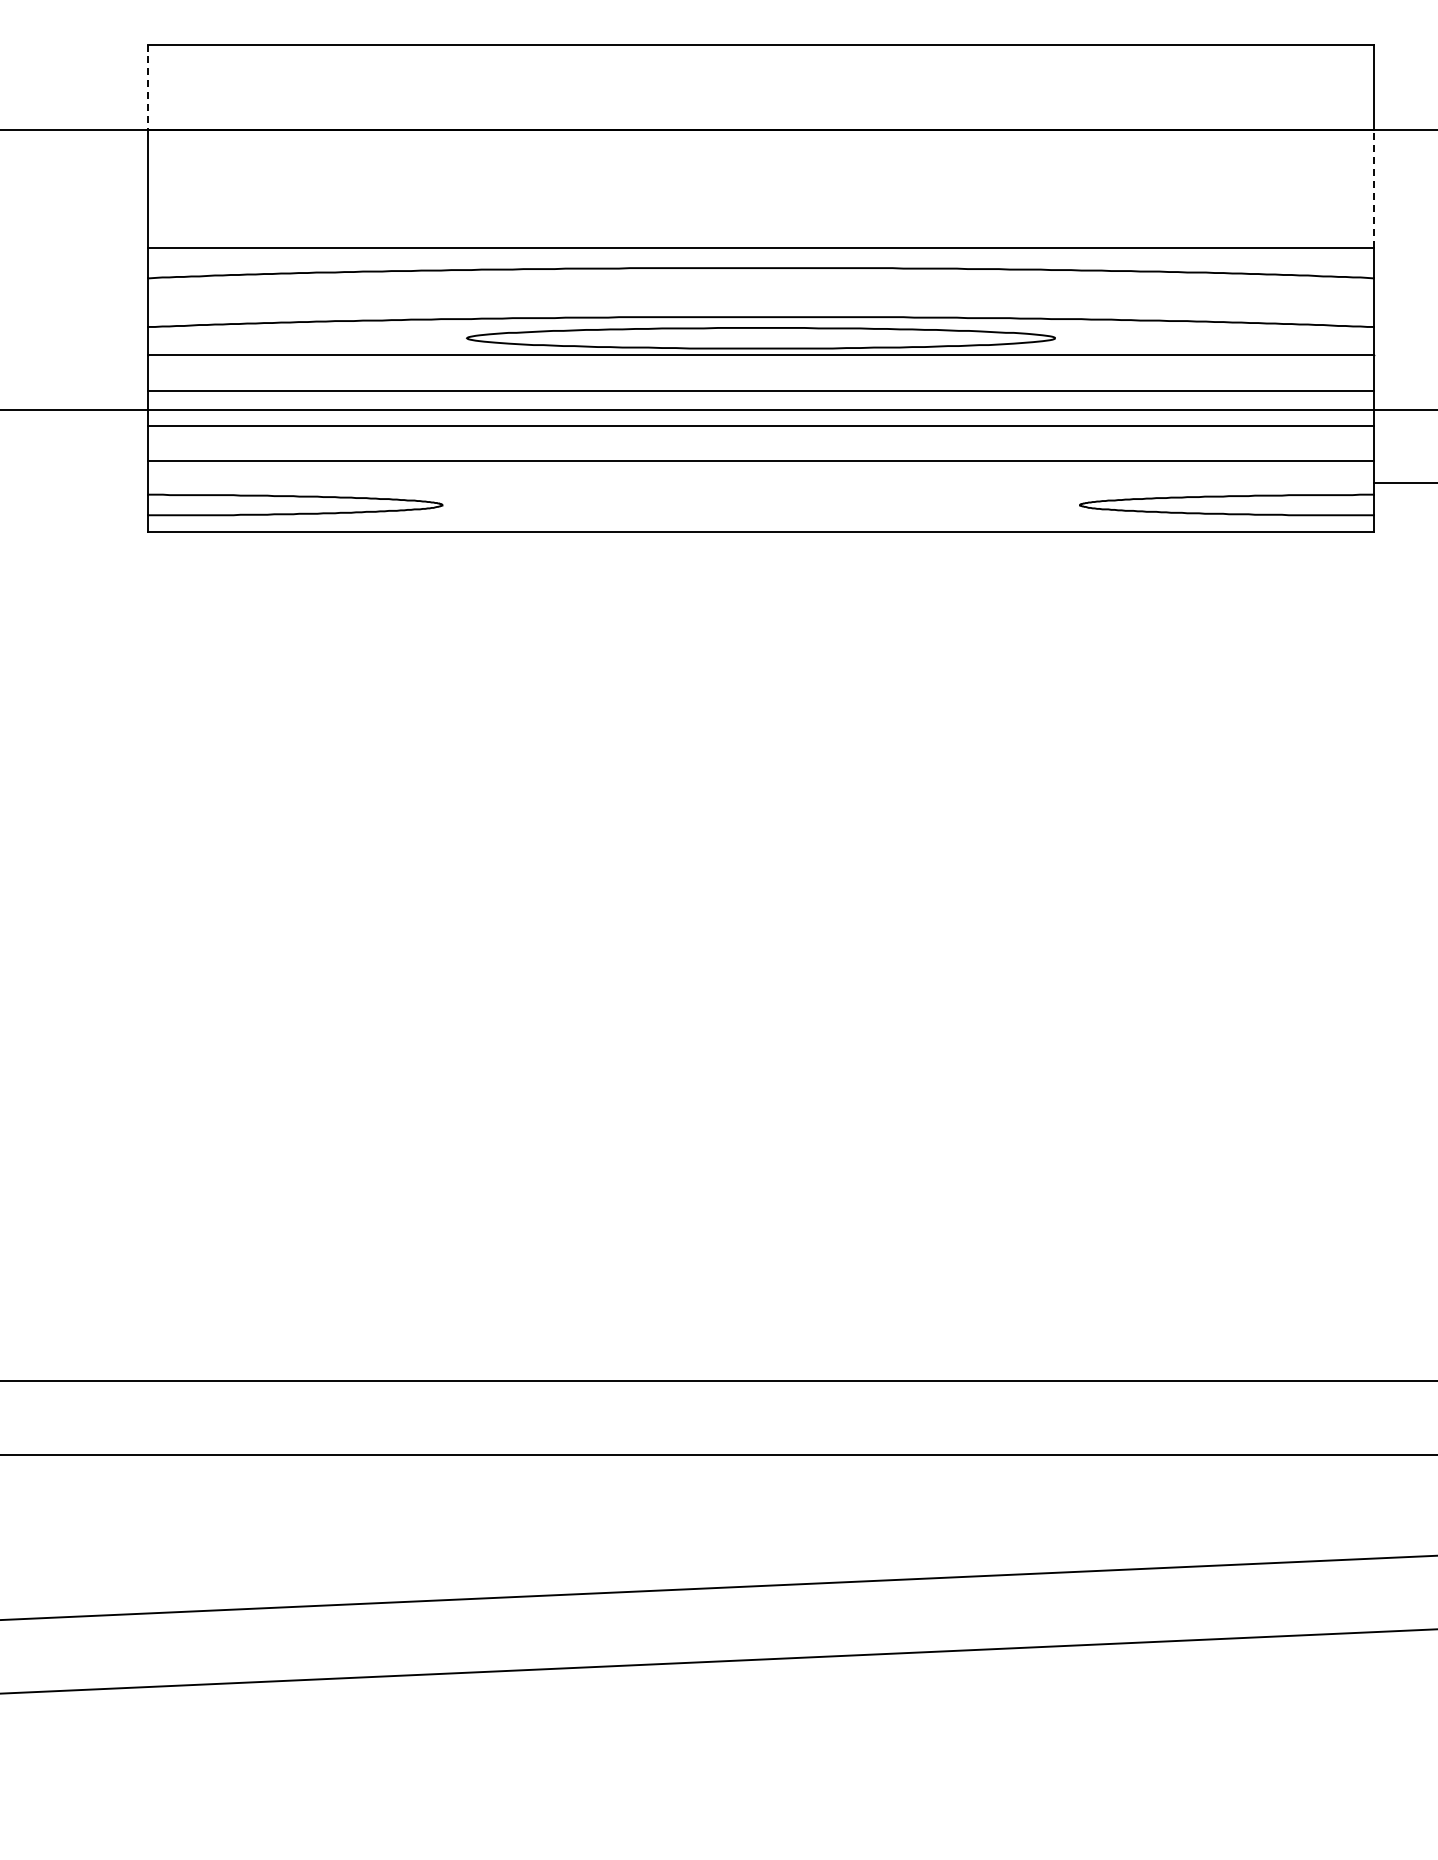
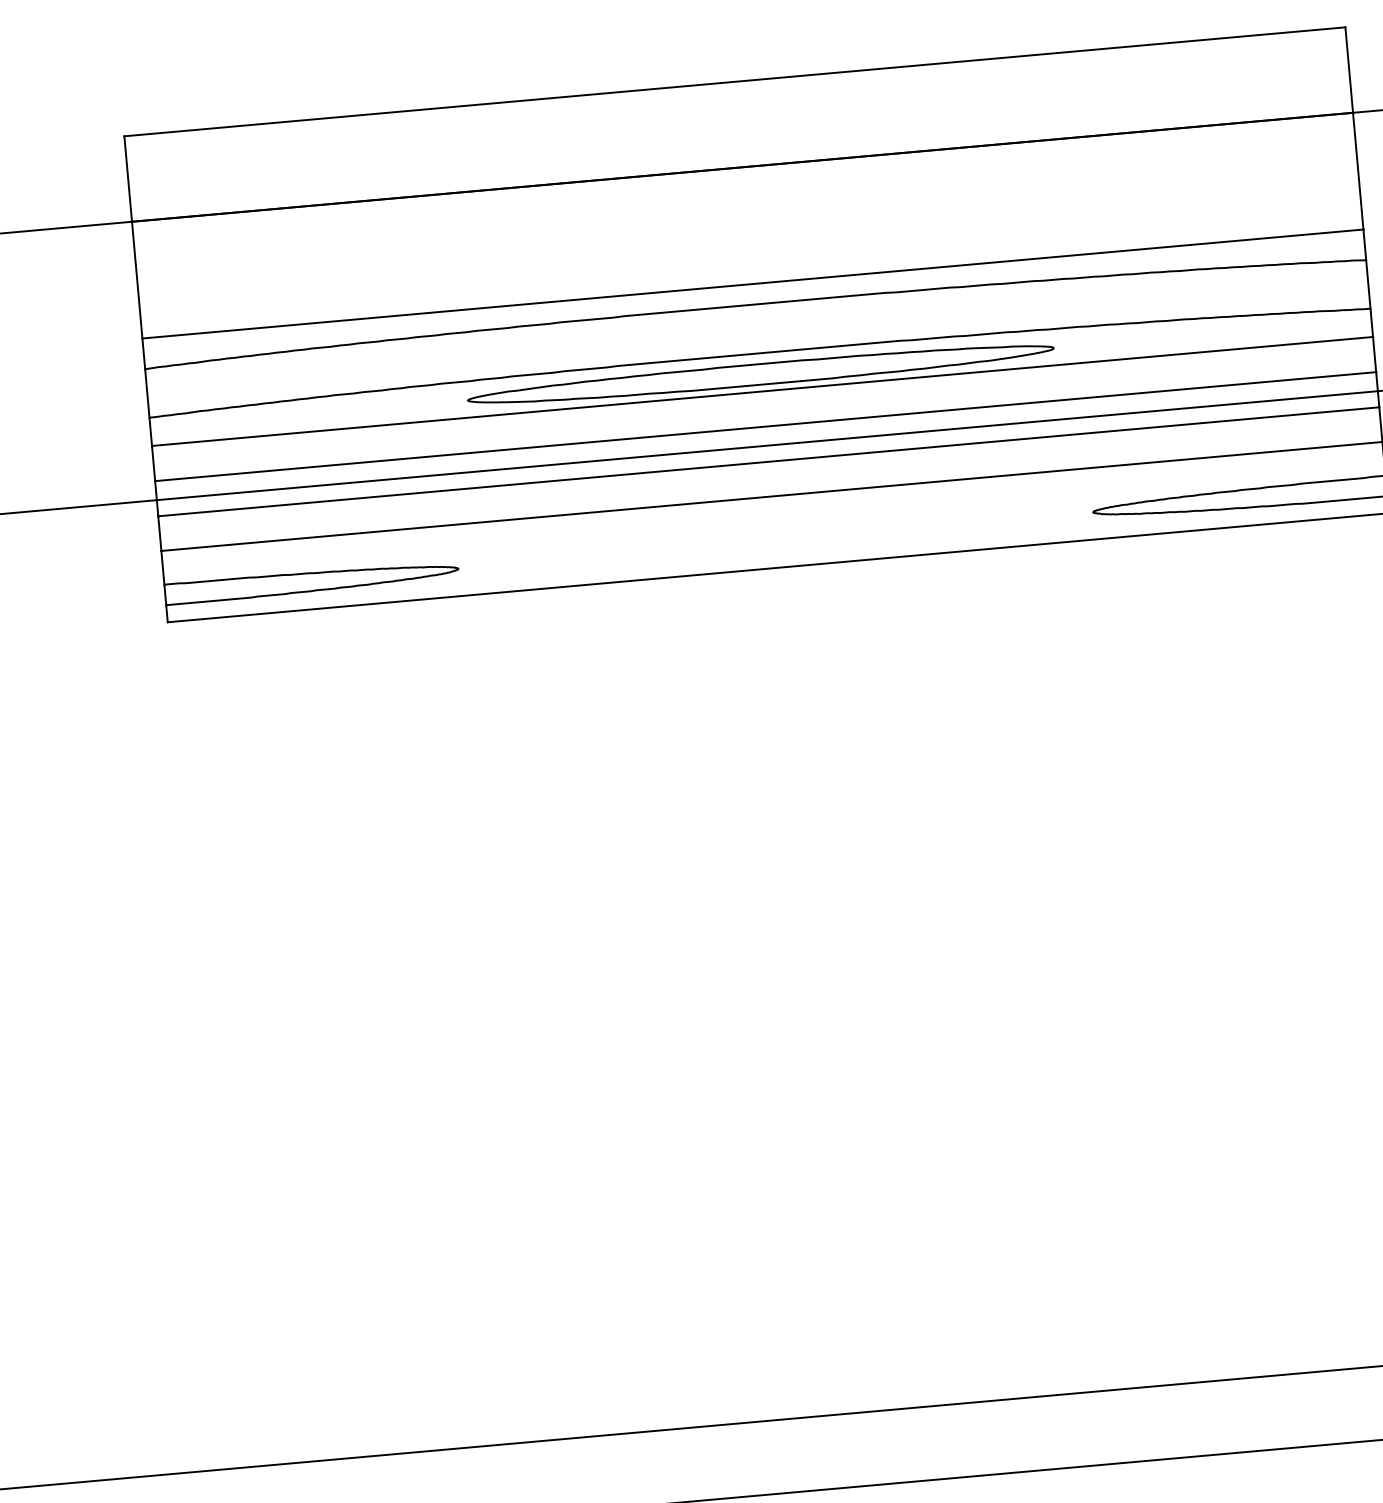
line: (148, 87) -> (128, 179), dashed -> solid
line: (1374, 188) -> (1358, 170), dashed -> solid

